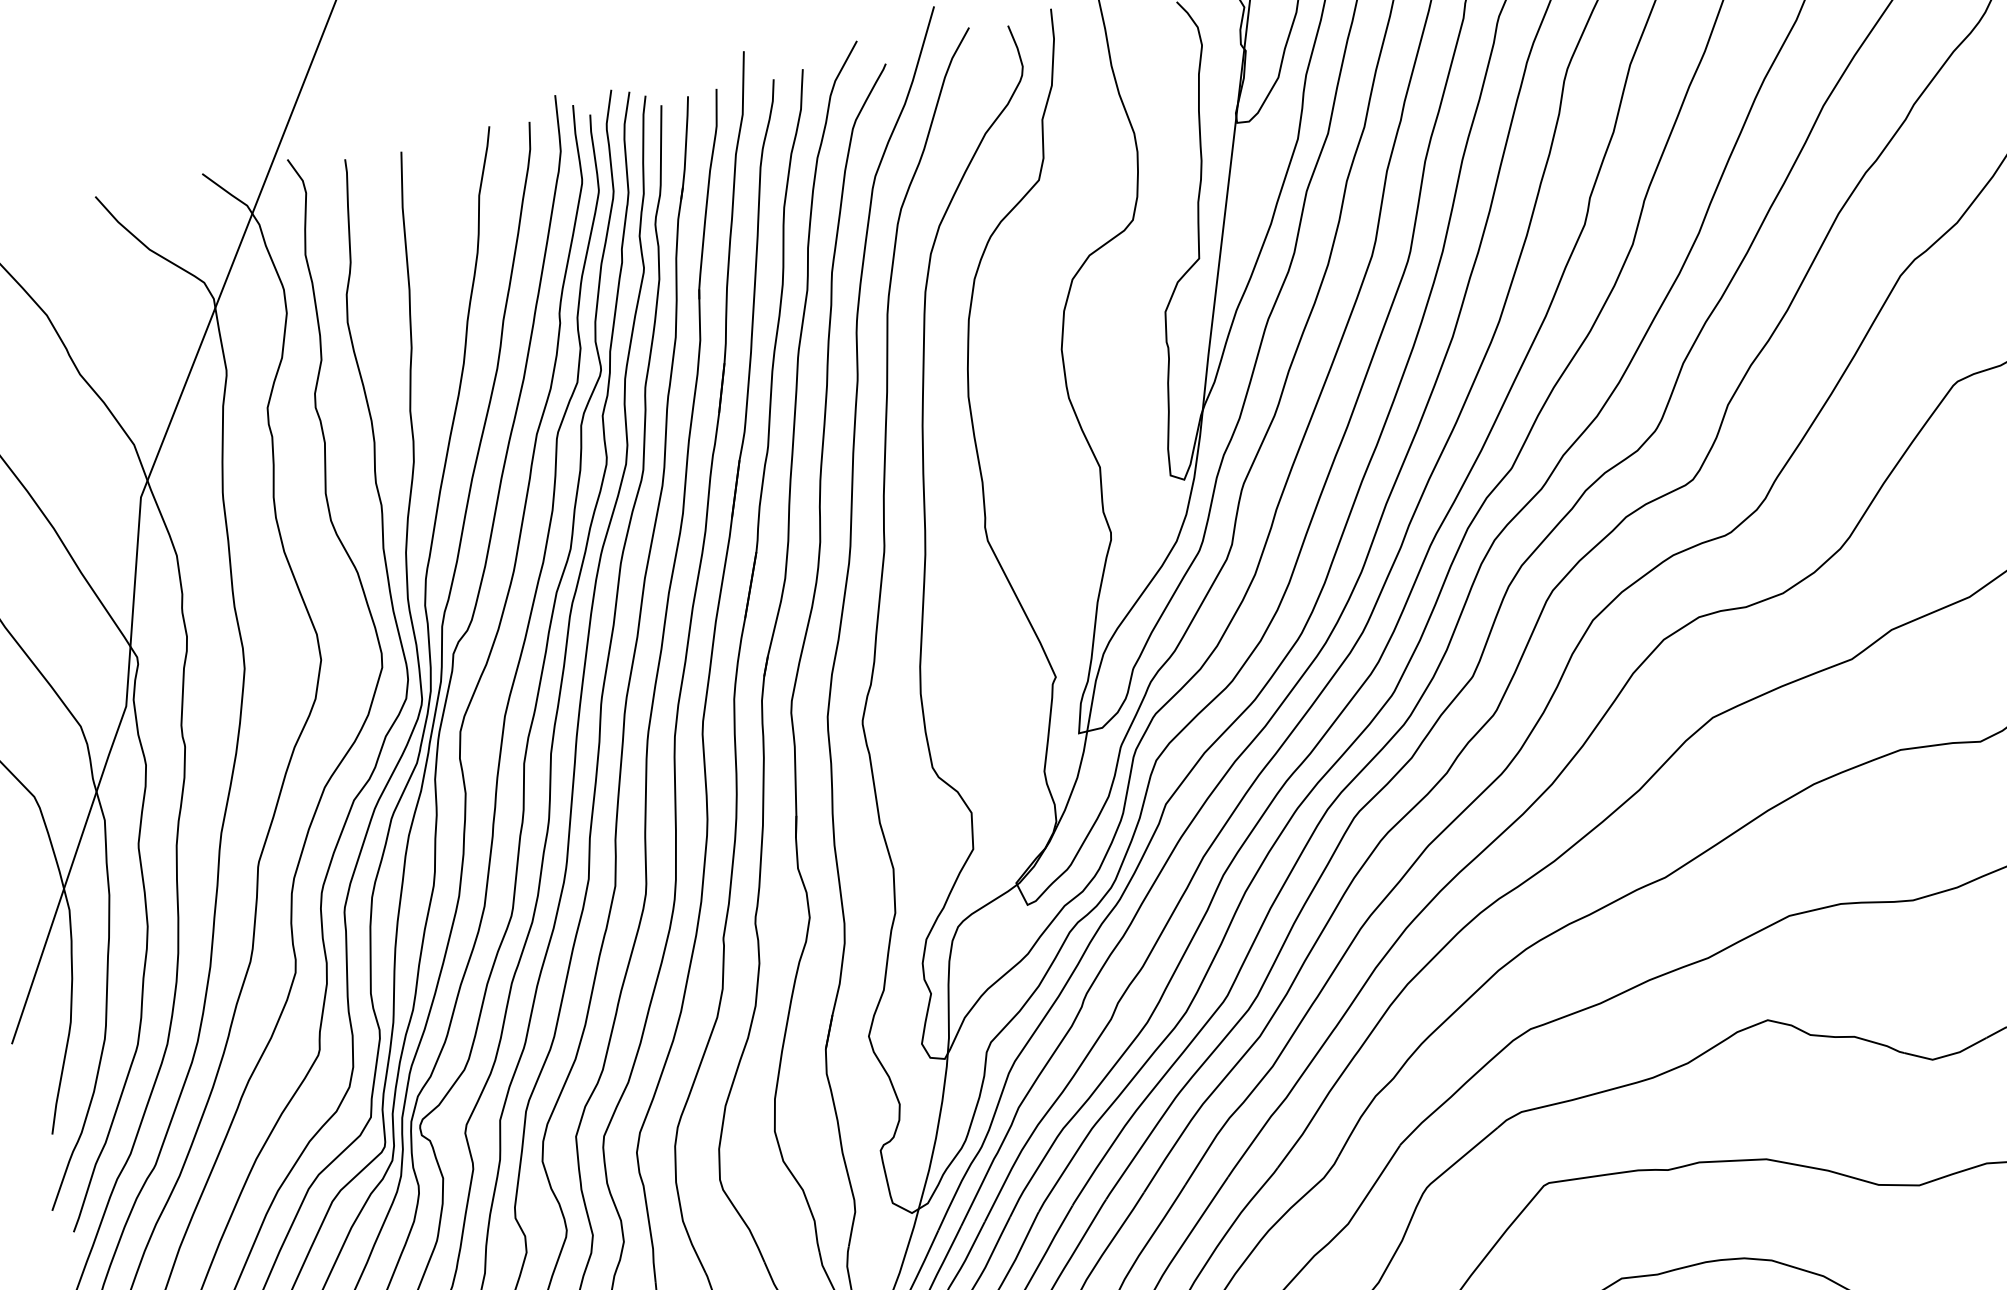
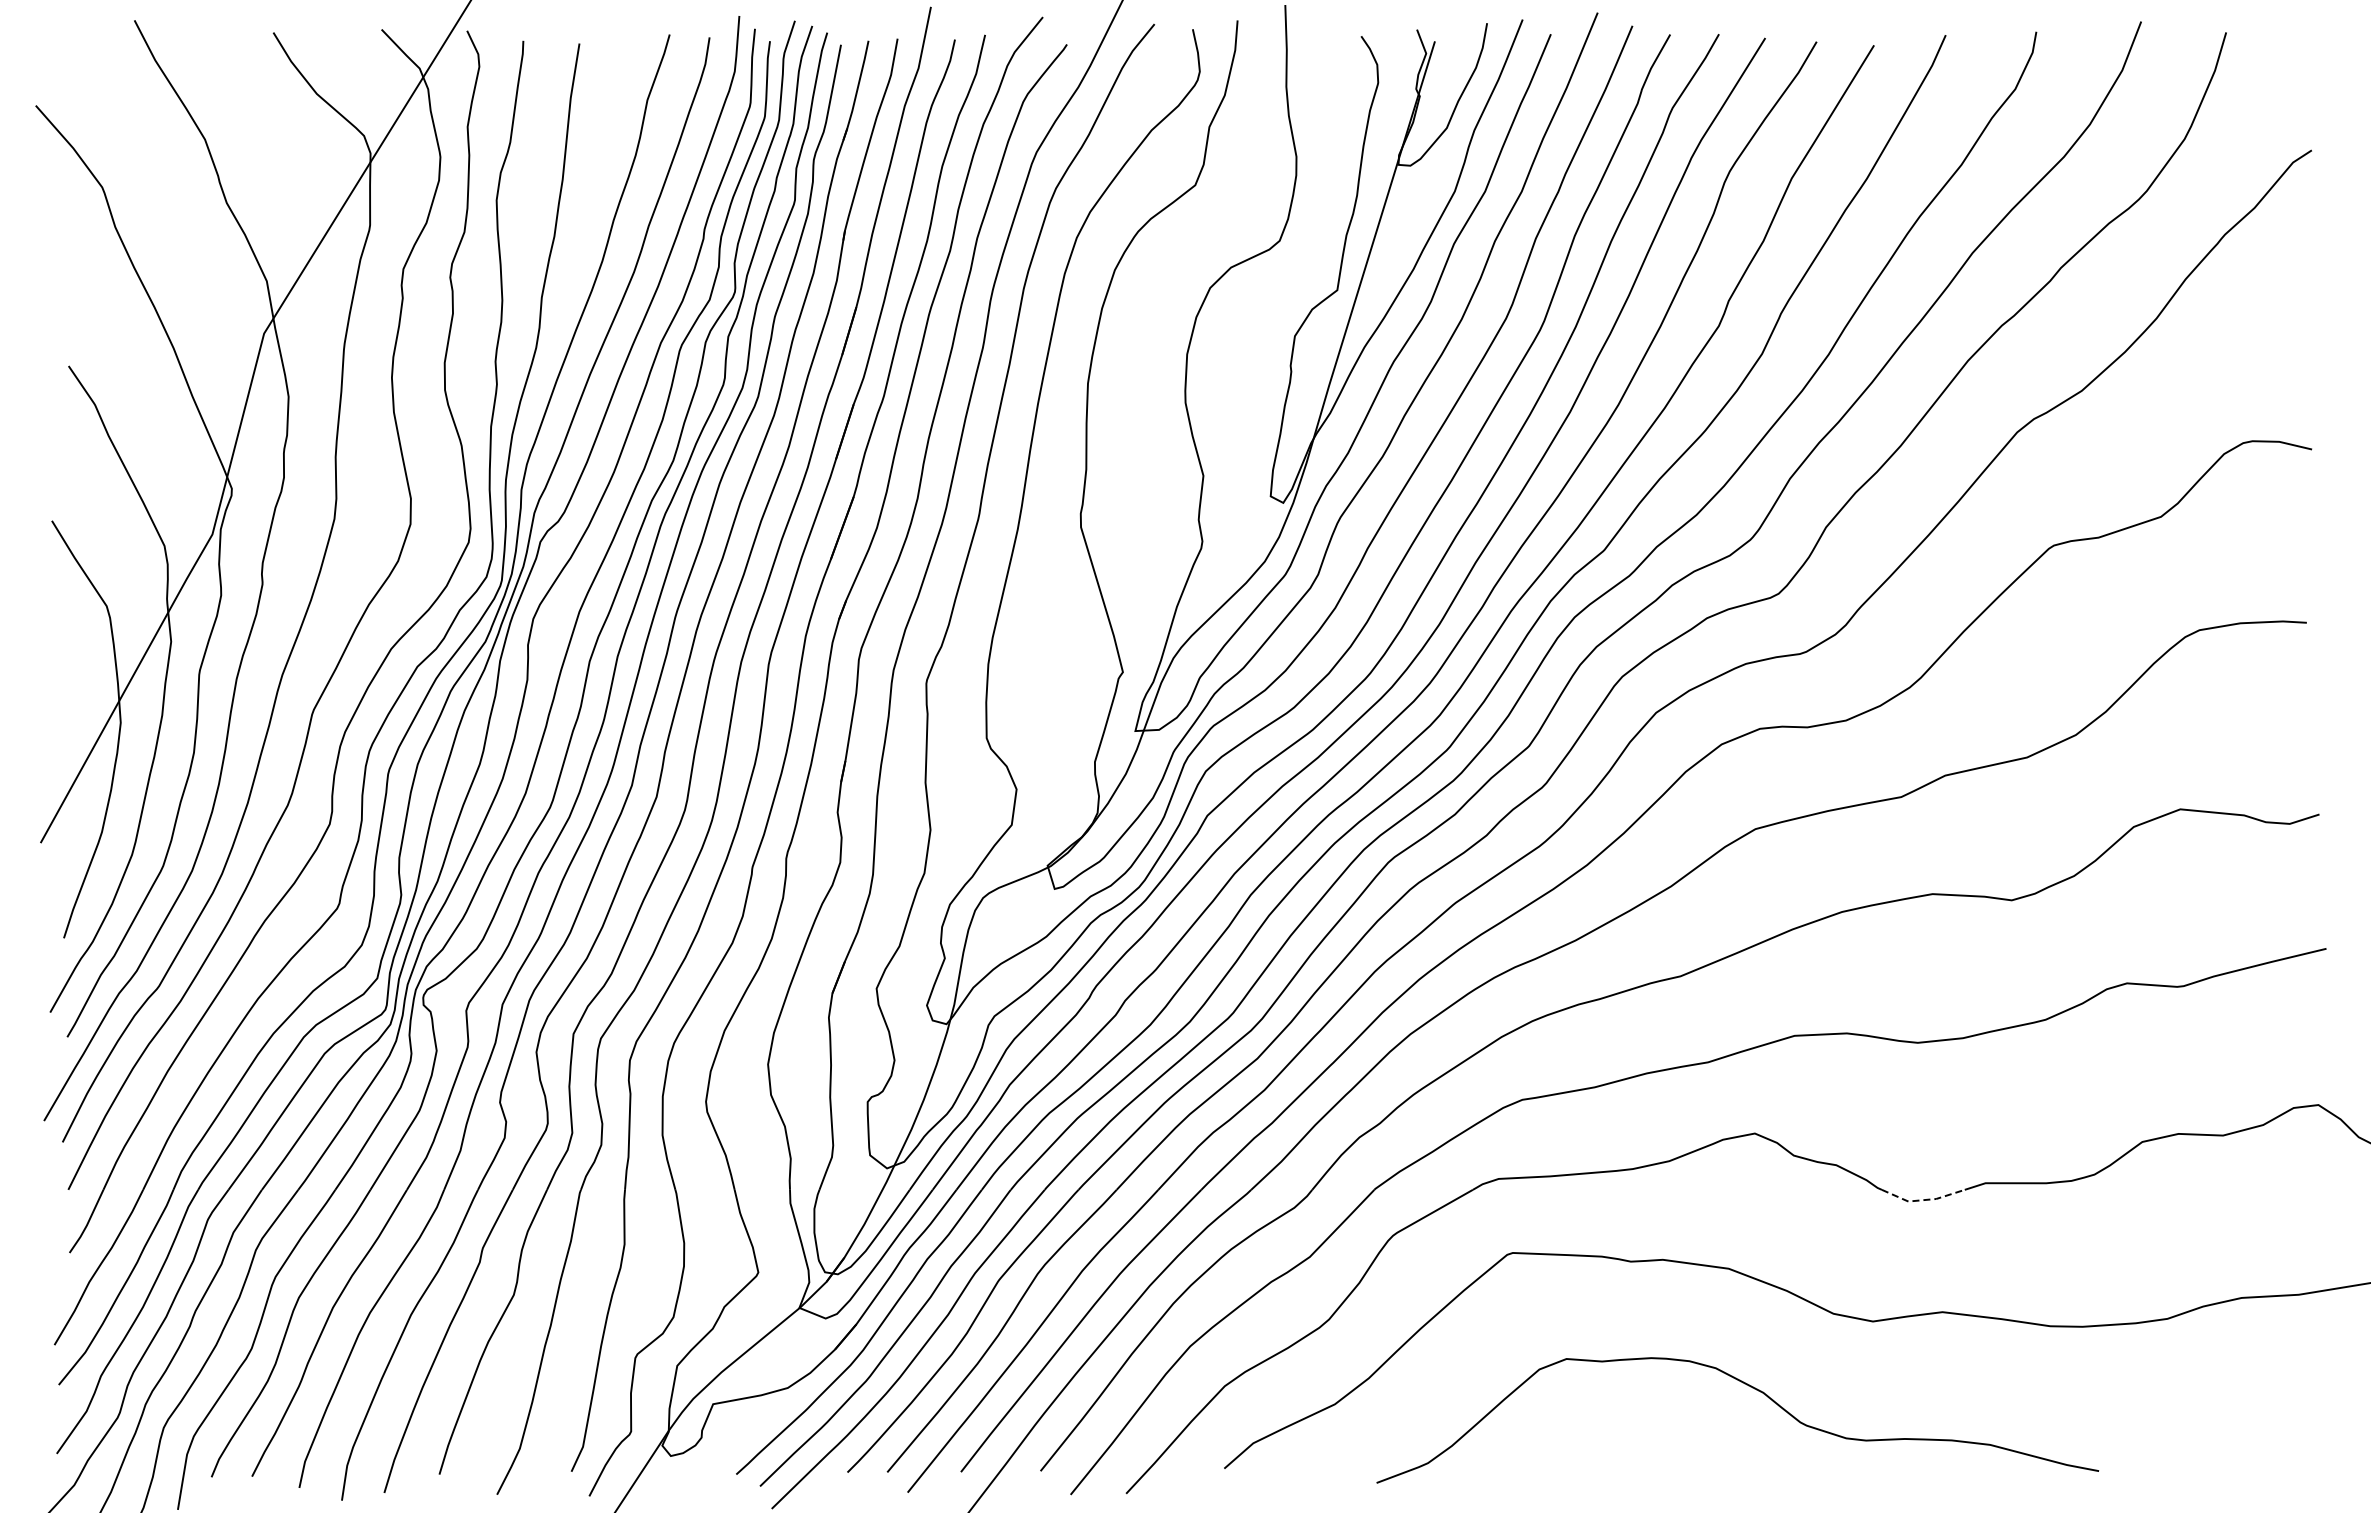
line: (1947, 1055) -> (1923, 1200), solid -> dashed

